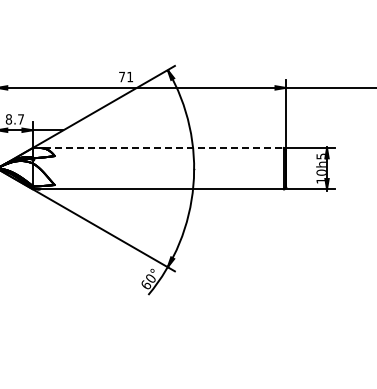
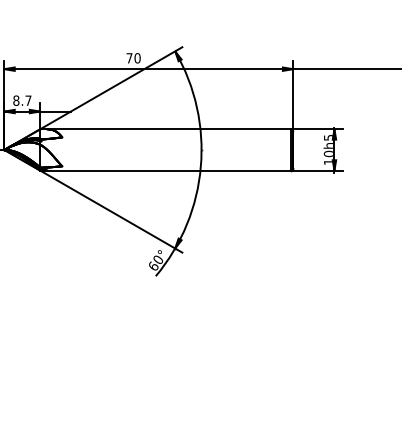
text: (130, 77) -> (137, 58), 71 -> 70
line: (159, 148) -> (166, 129), dashed -> solid

